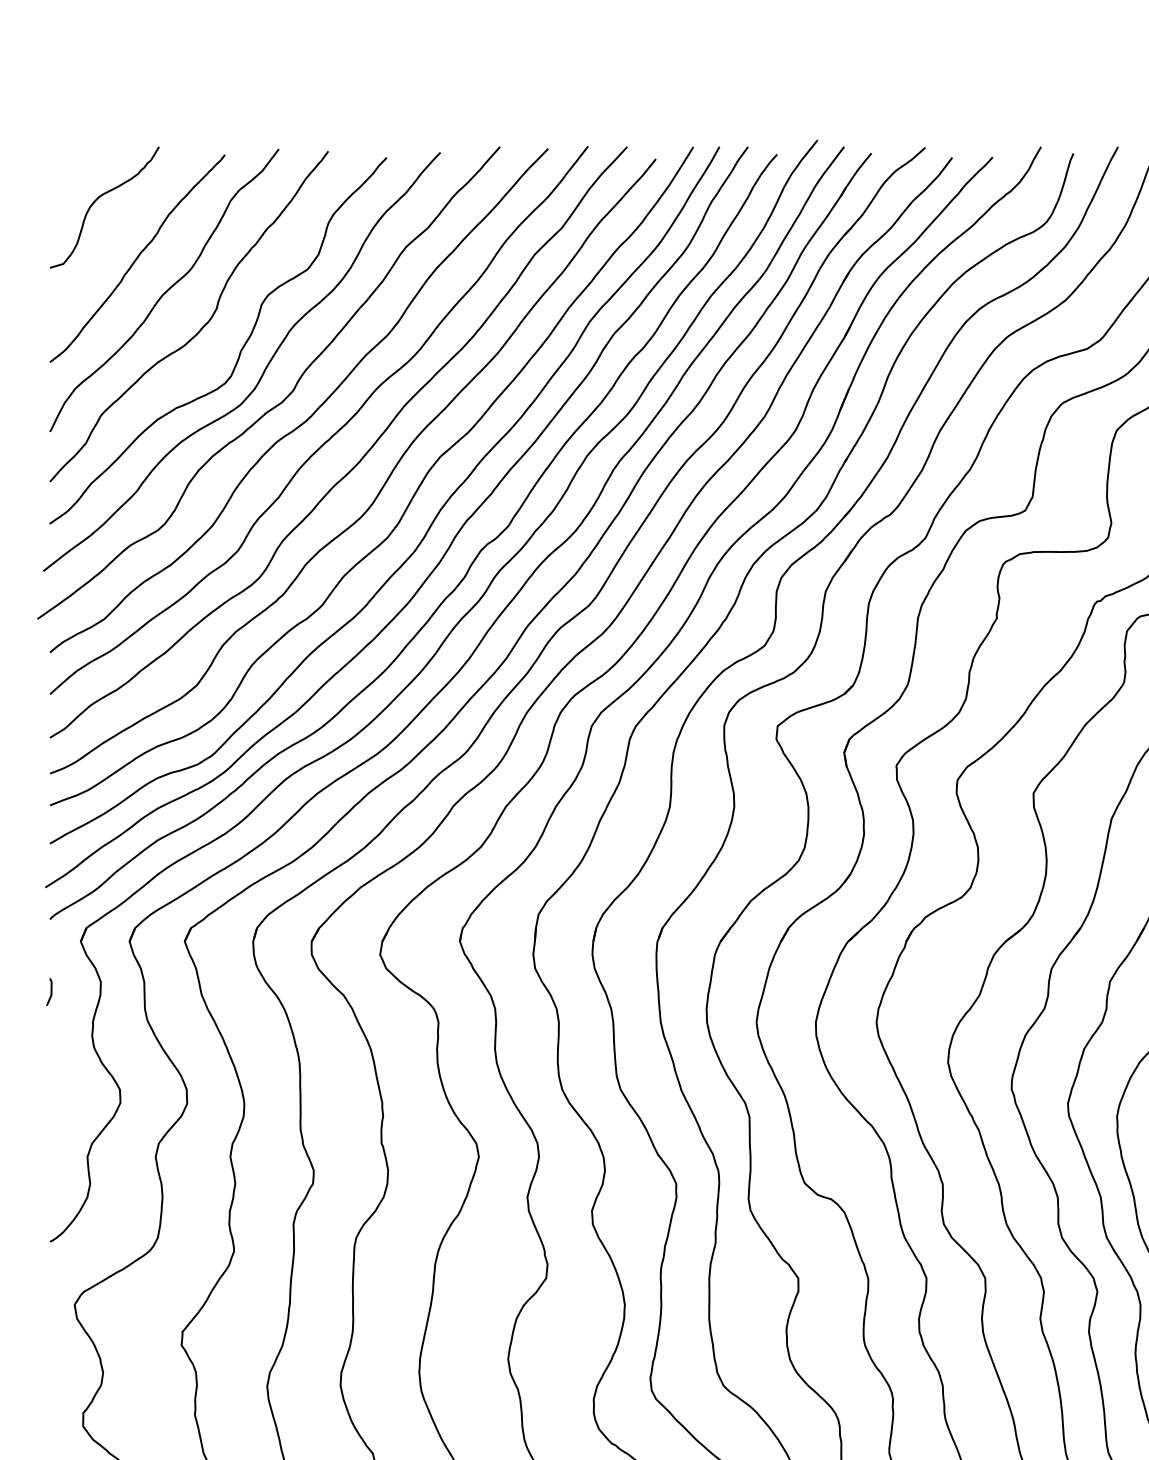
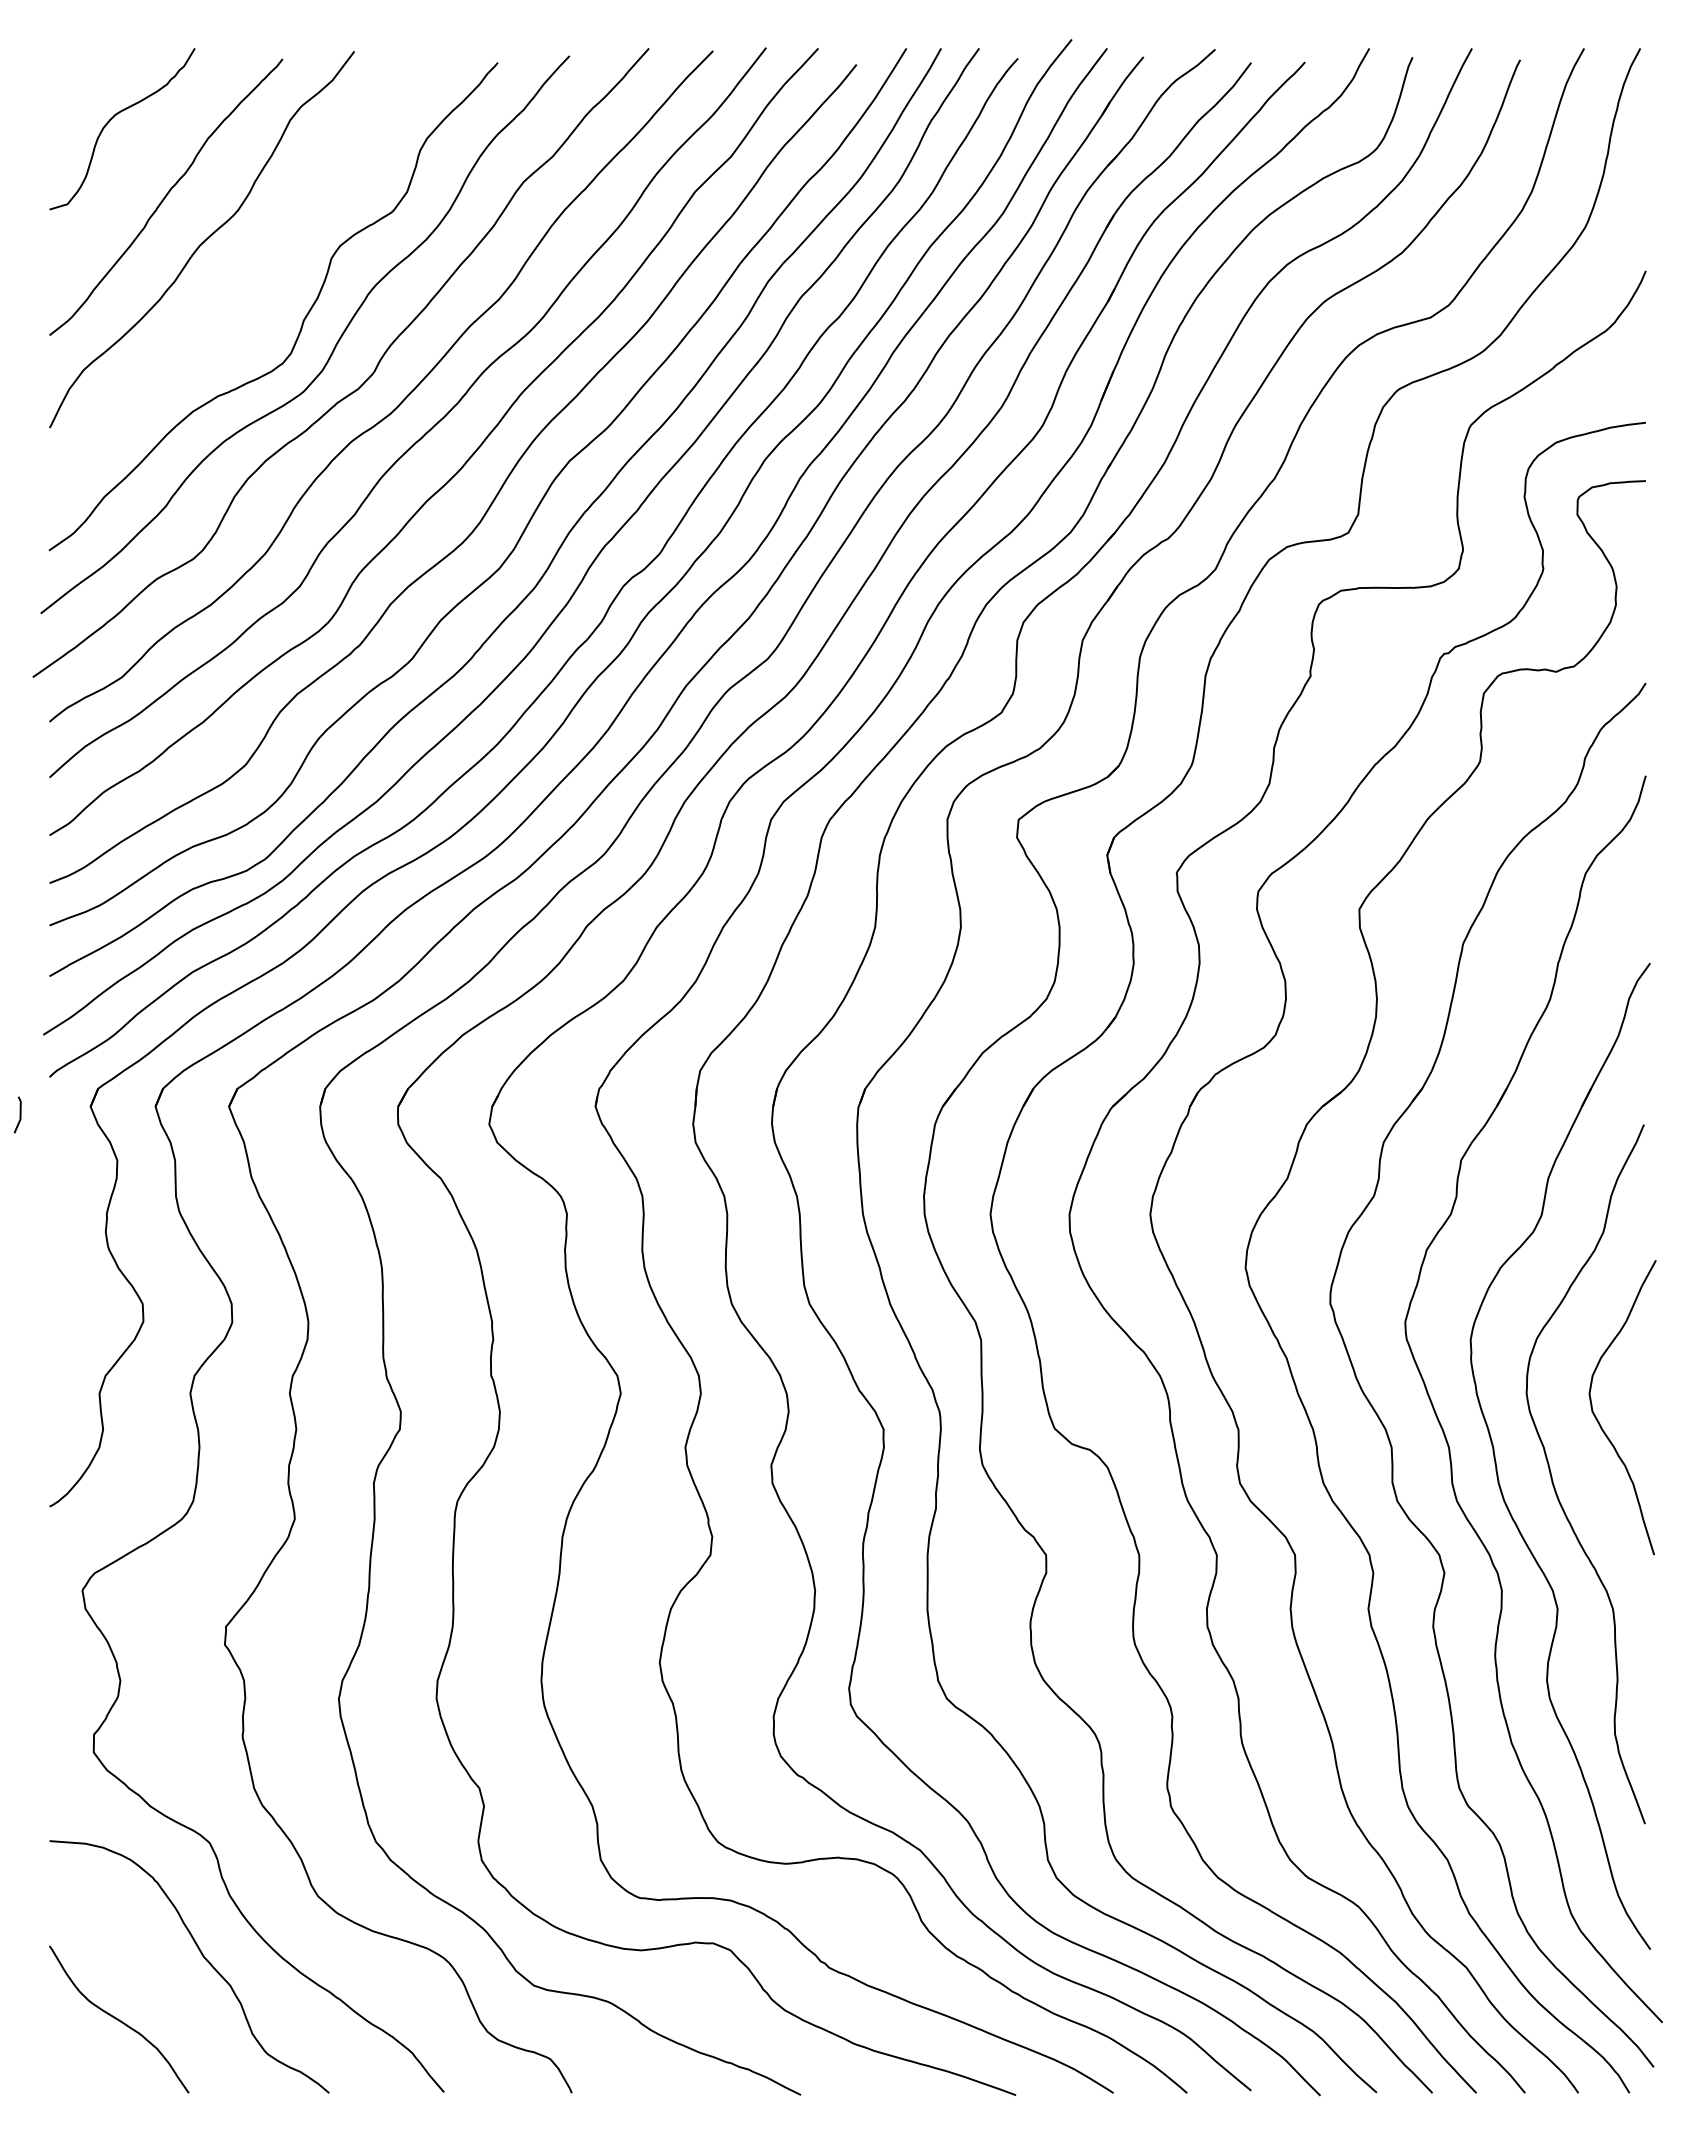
curve: (200, 328) -> (250, 290), removed
line: (50, 991) -> (19, 1114), moved

